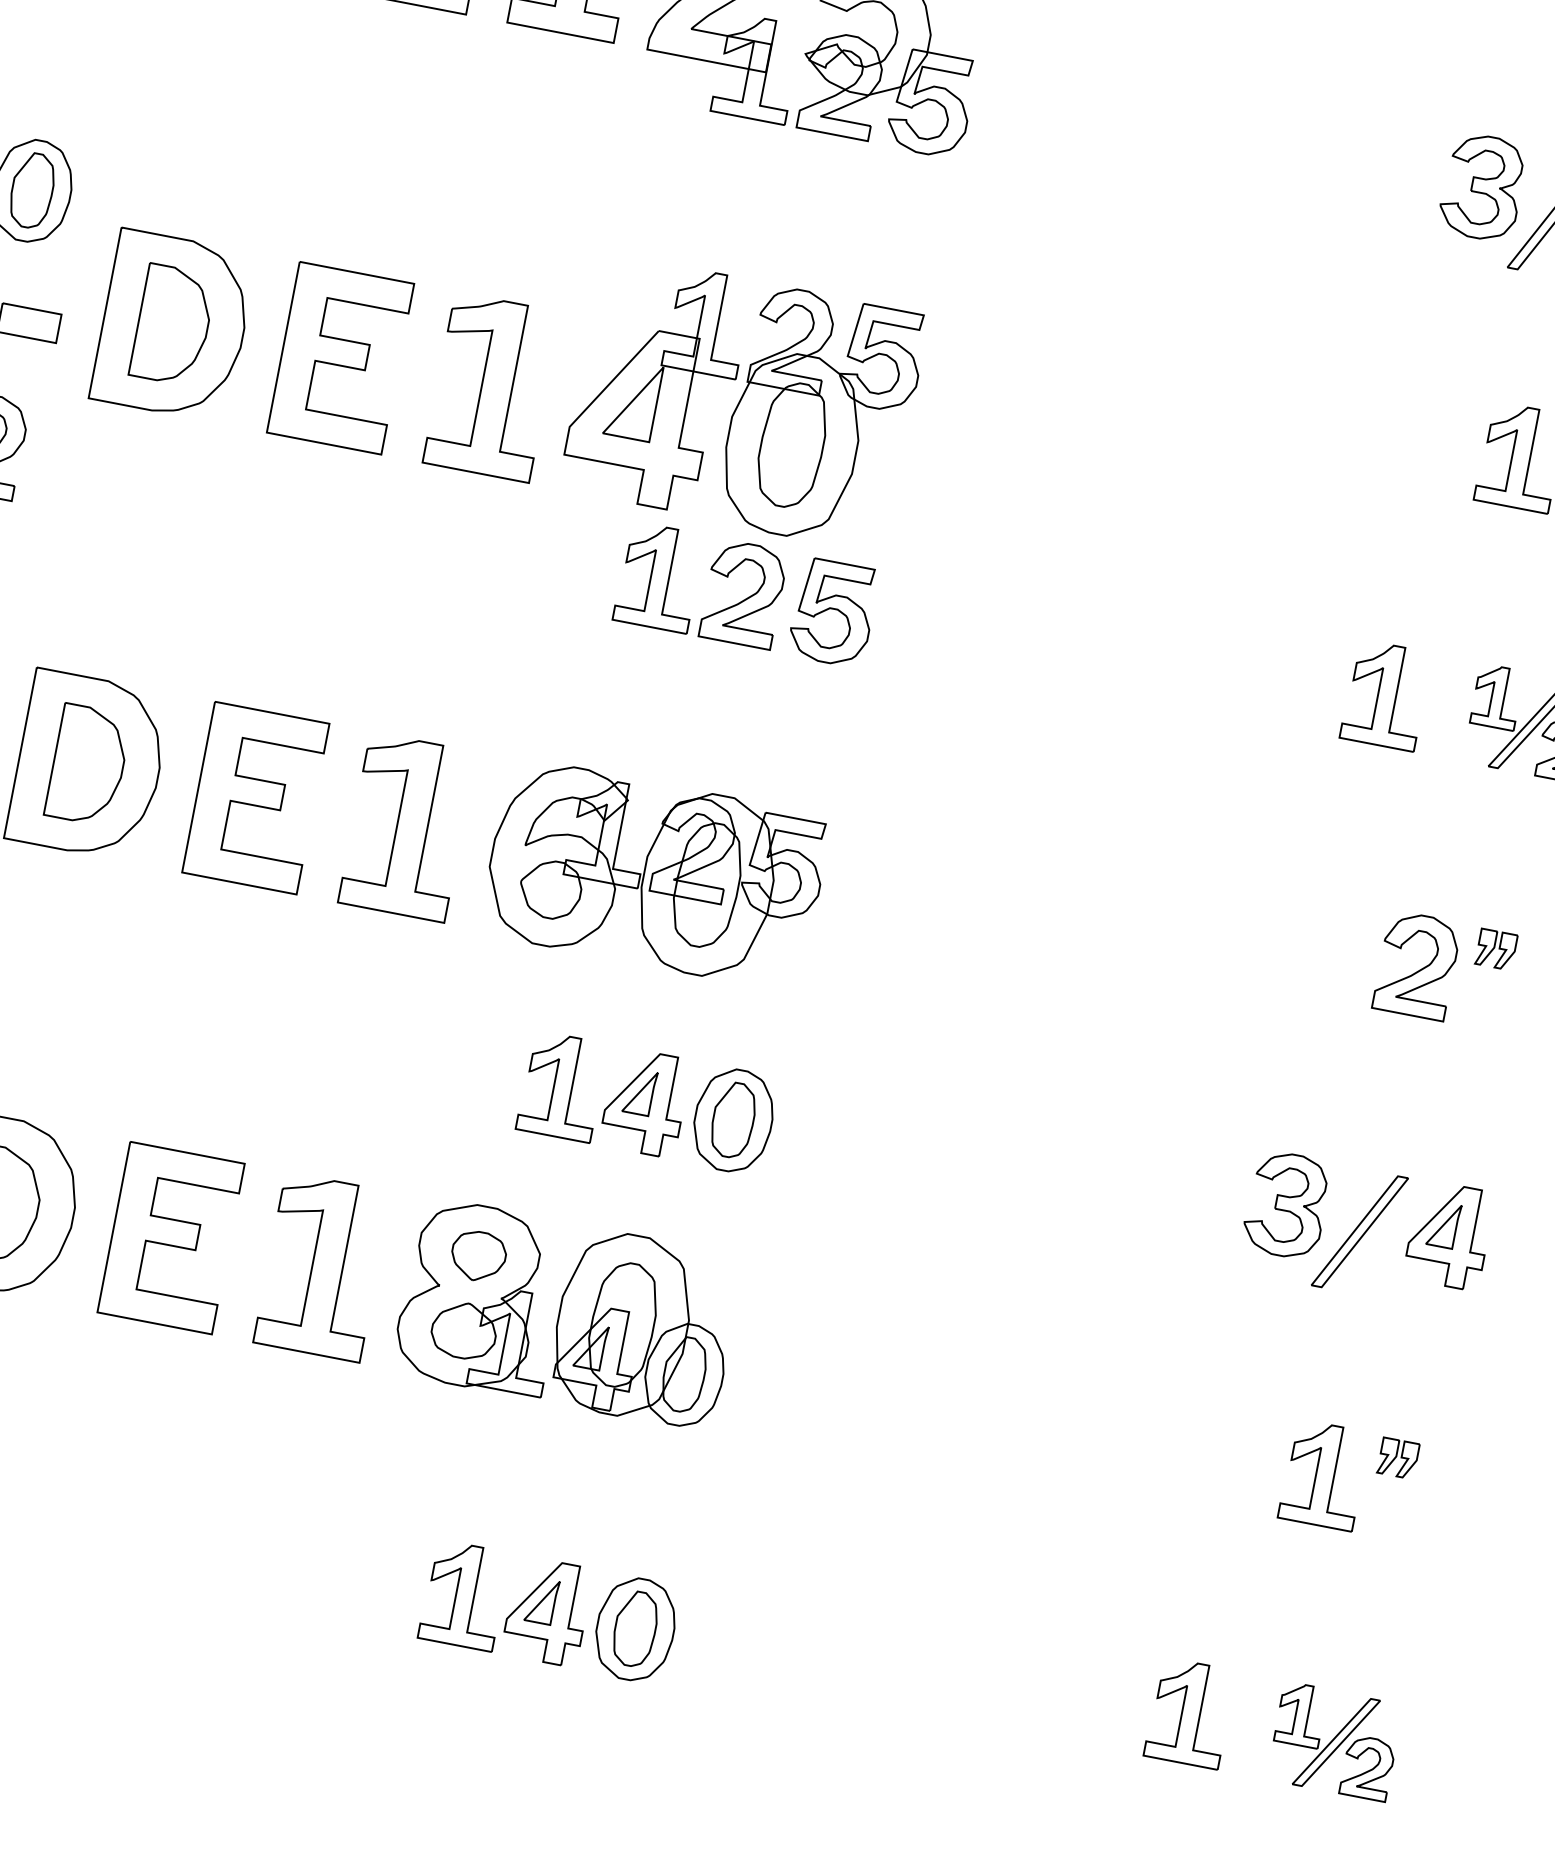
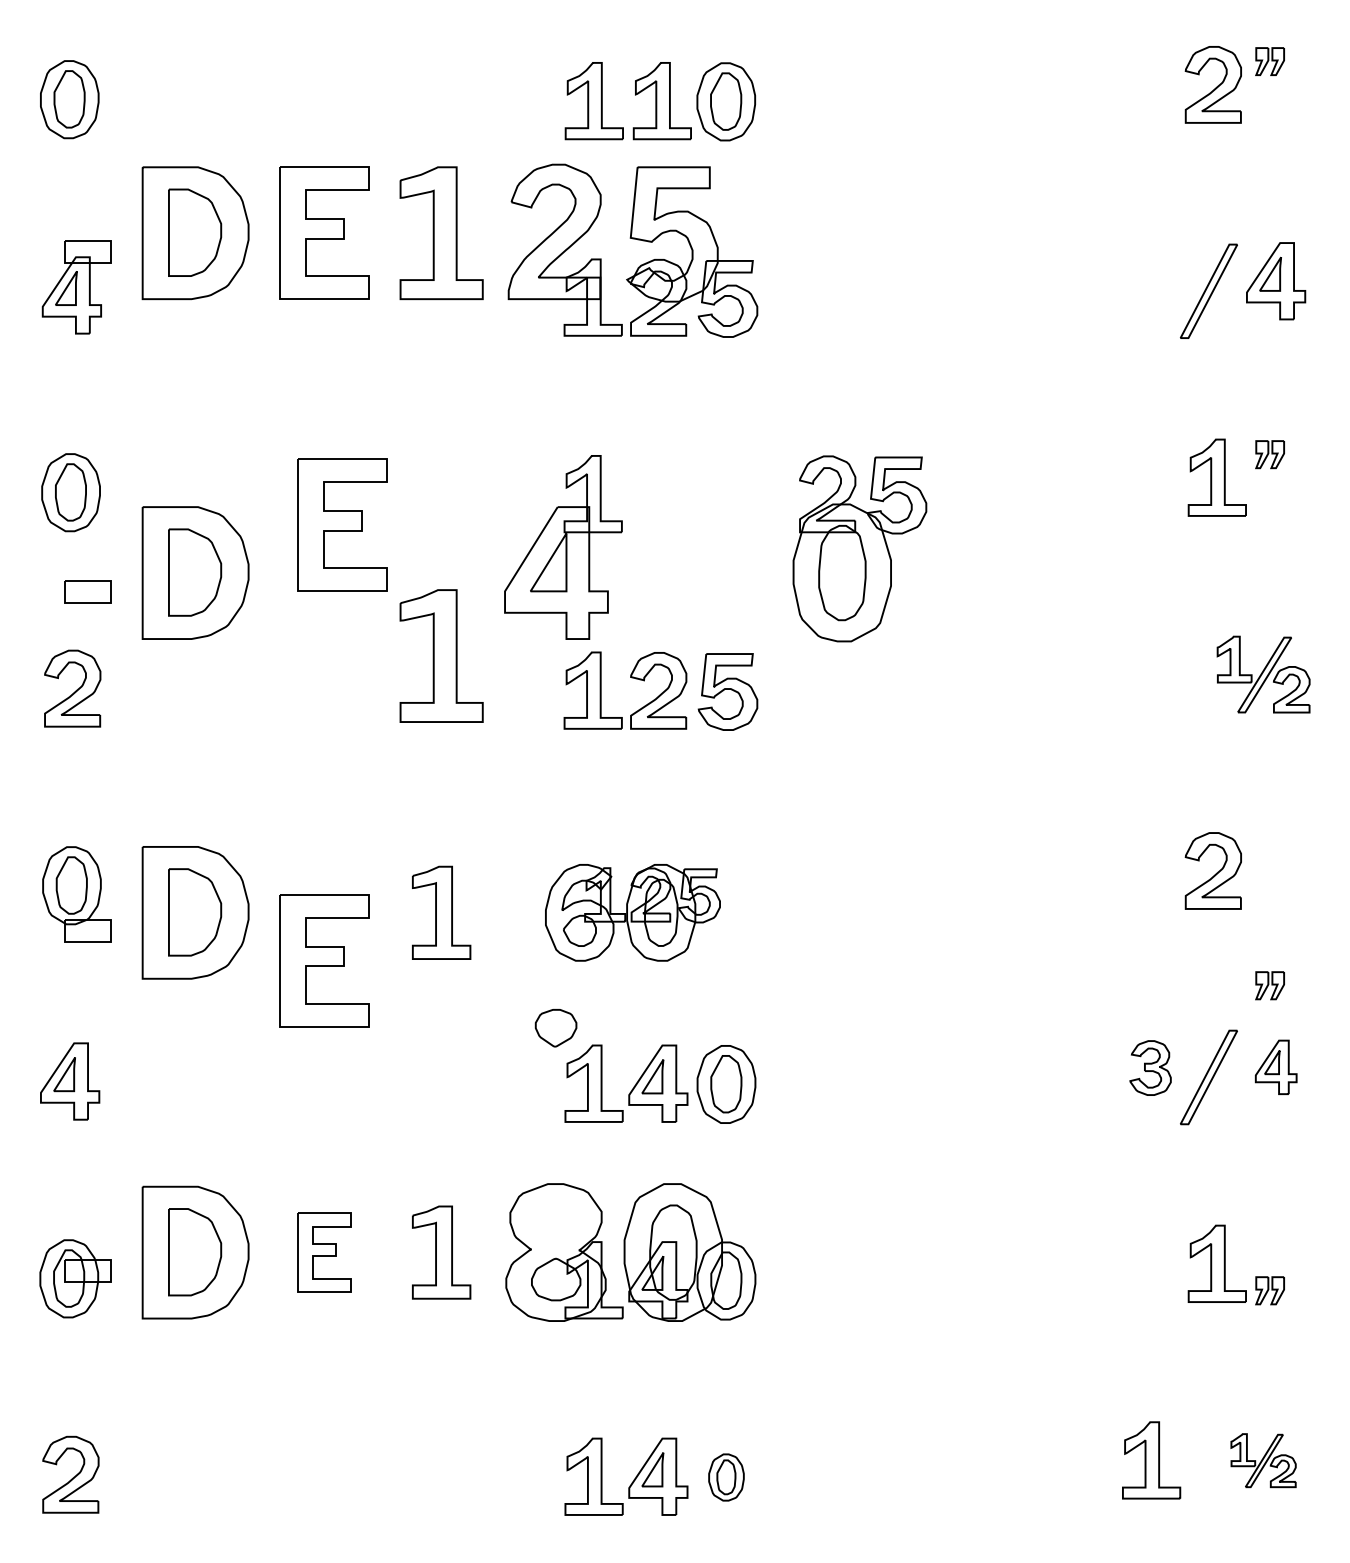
part: (1482, 186) -> (1150, 281), removed
part: (340, 357) -> (342, 524), moved
part: (492, 386) -> (441, 655), moved
part: (820, 417) -> (859, 548), moved
part: (1385, 695) -> (1151, 674), removed
part: (255, 797) -> (324, 960), moved
part: (407, 826) -> (441, 912), size x0.7
part: (654, 874) -> (632, 912), size x0.7
part: (1495, 949) -> (1269, 985), moved
part: (1286, 1204) -> (1150, 1067), size x0.7
part: (1449, 1235) -> (1276, 1067), size x0.7
part: (171, 1237) -> (324, 1252), size x0.6
part: (477, 1256) -> (555, 1028), moved
part: (322, 1267) -> (441, 1252), size x0.7
part: (1397, 1457) -> (1269, 1290), moved
part: (635, 1629) -> (726, 1477), size x0.6
part: (1334, 1741) -> (1263, 1460), size x0.7

